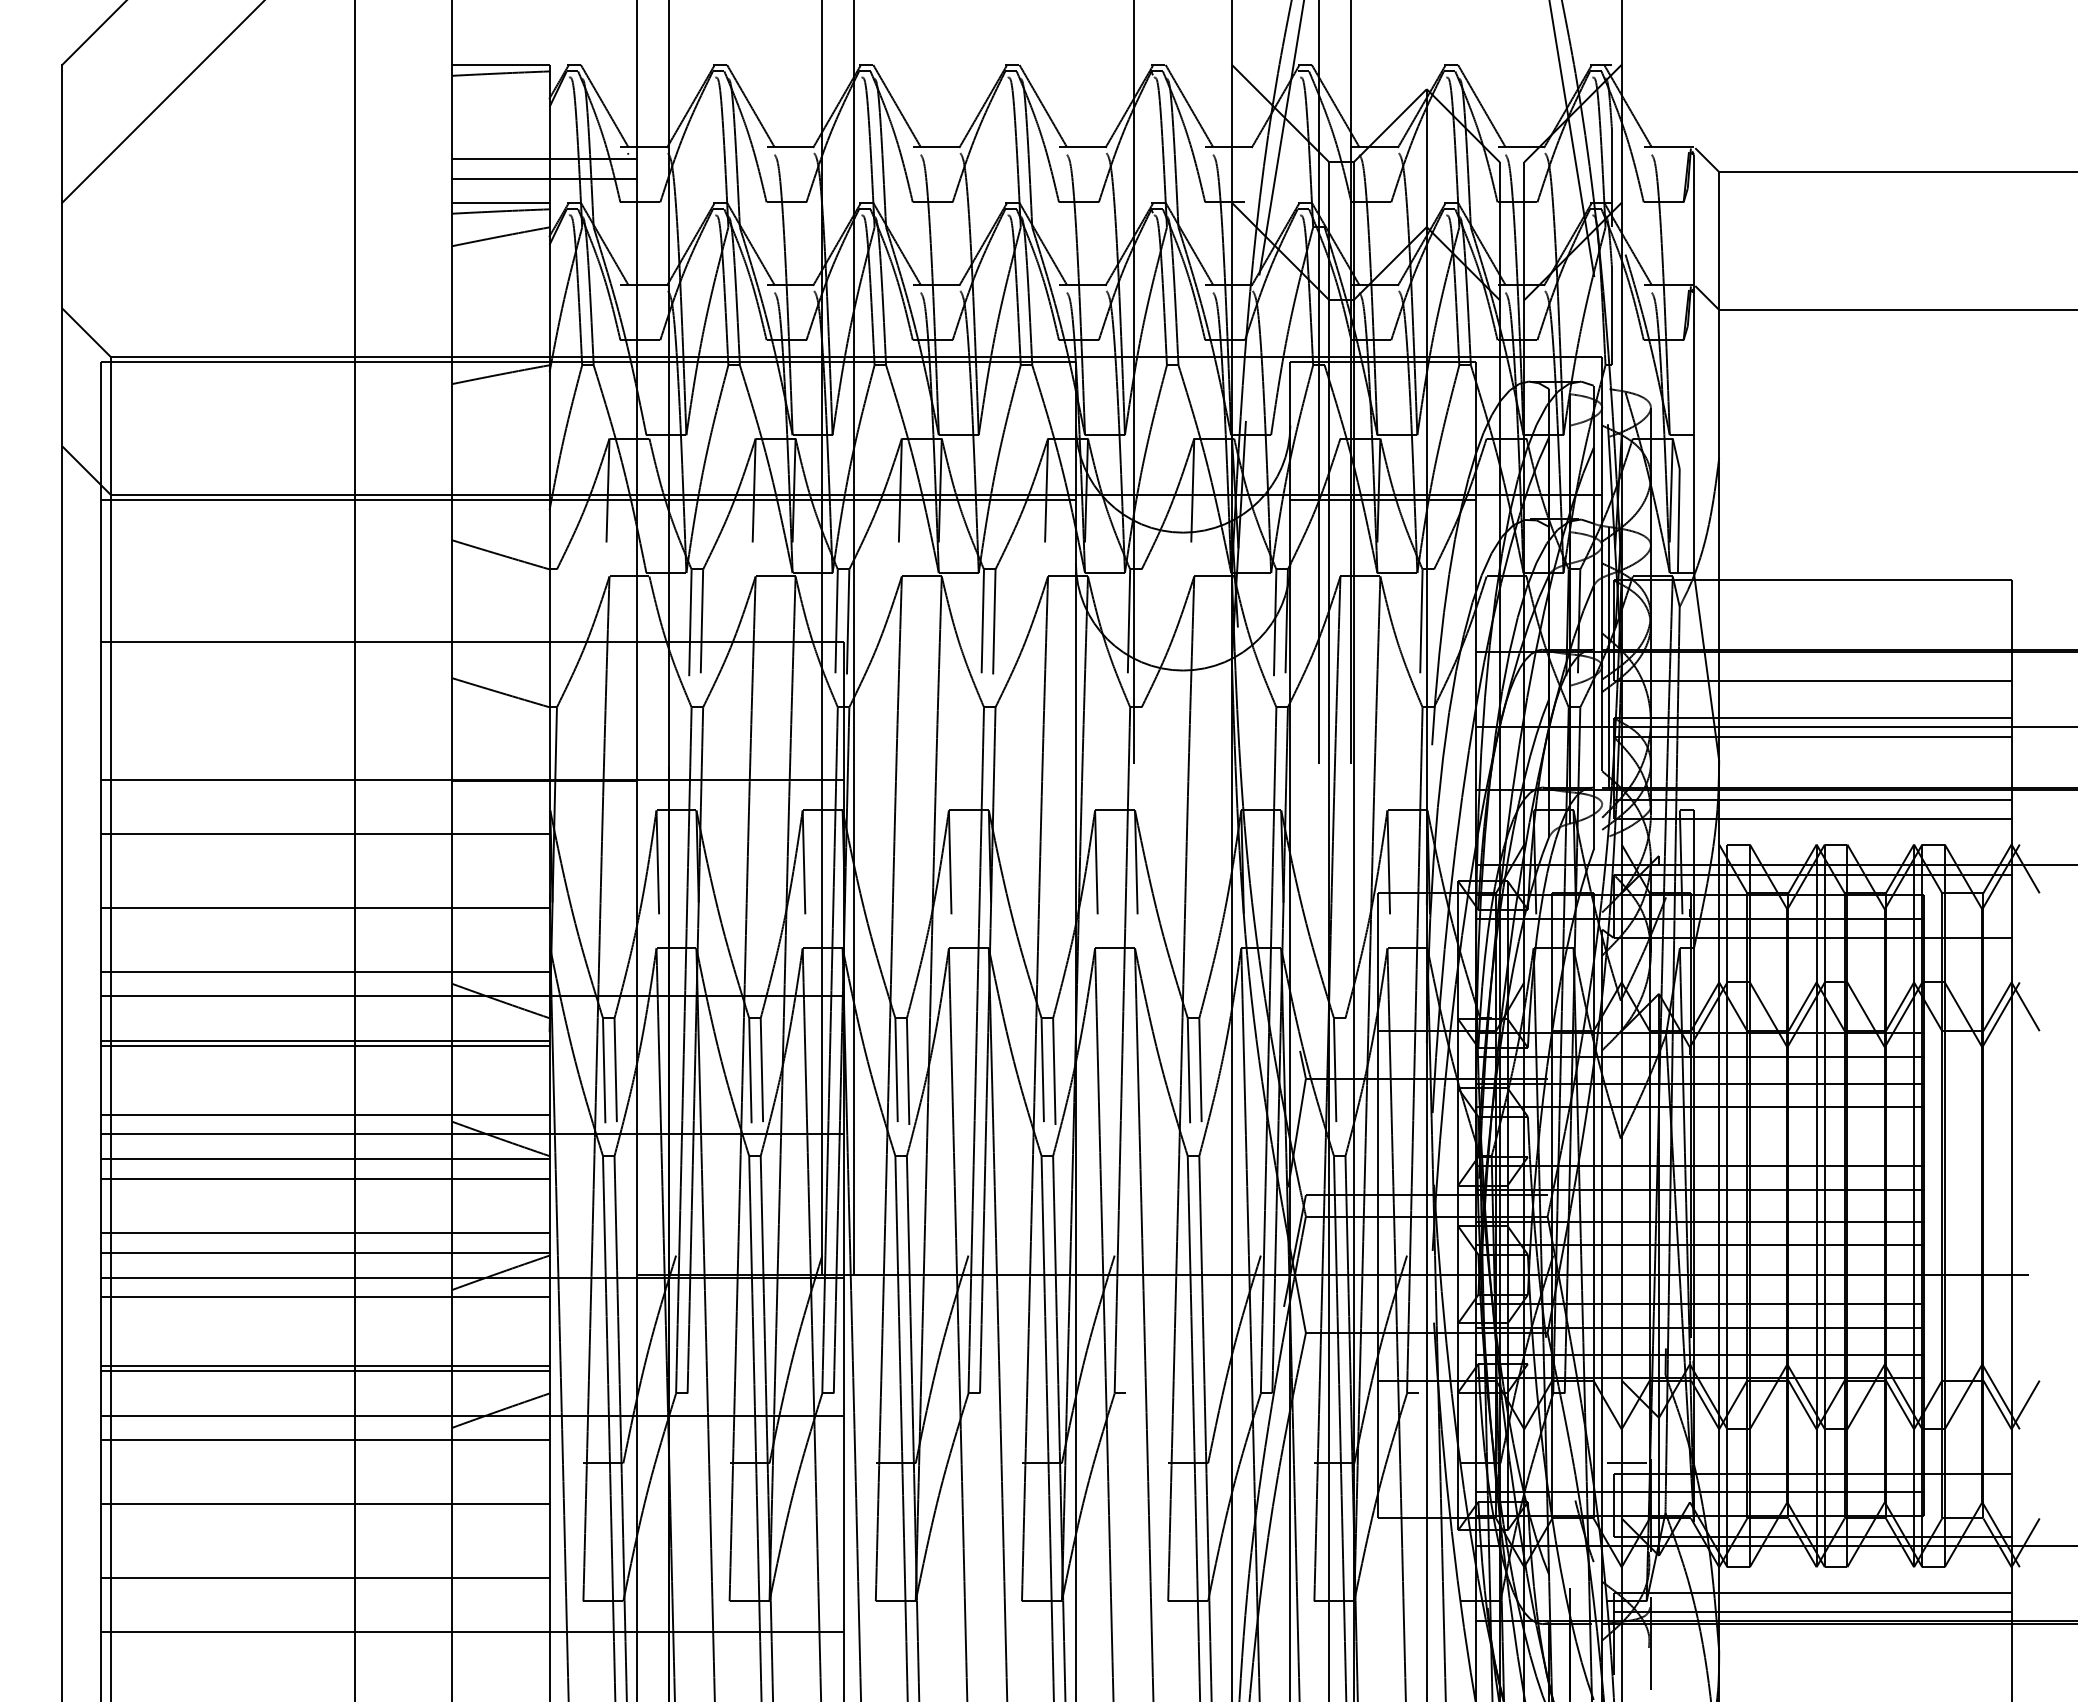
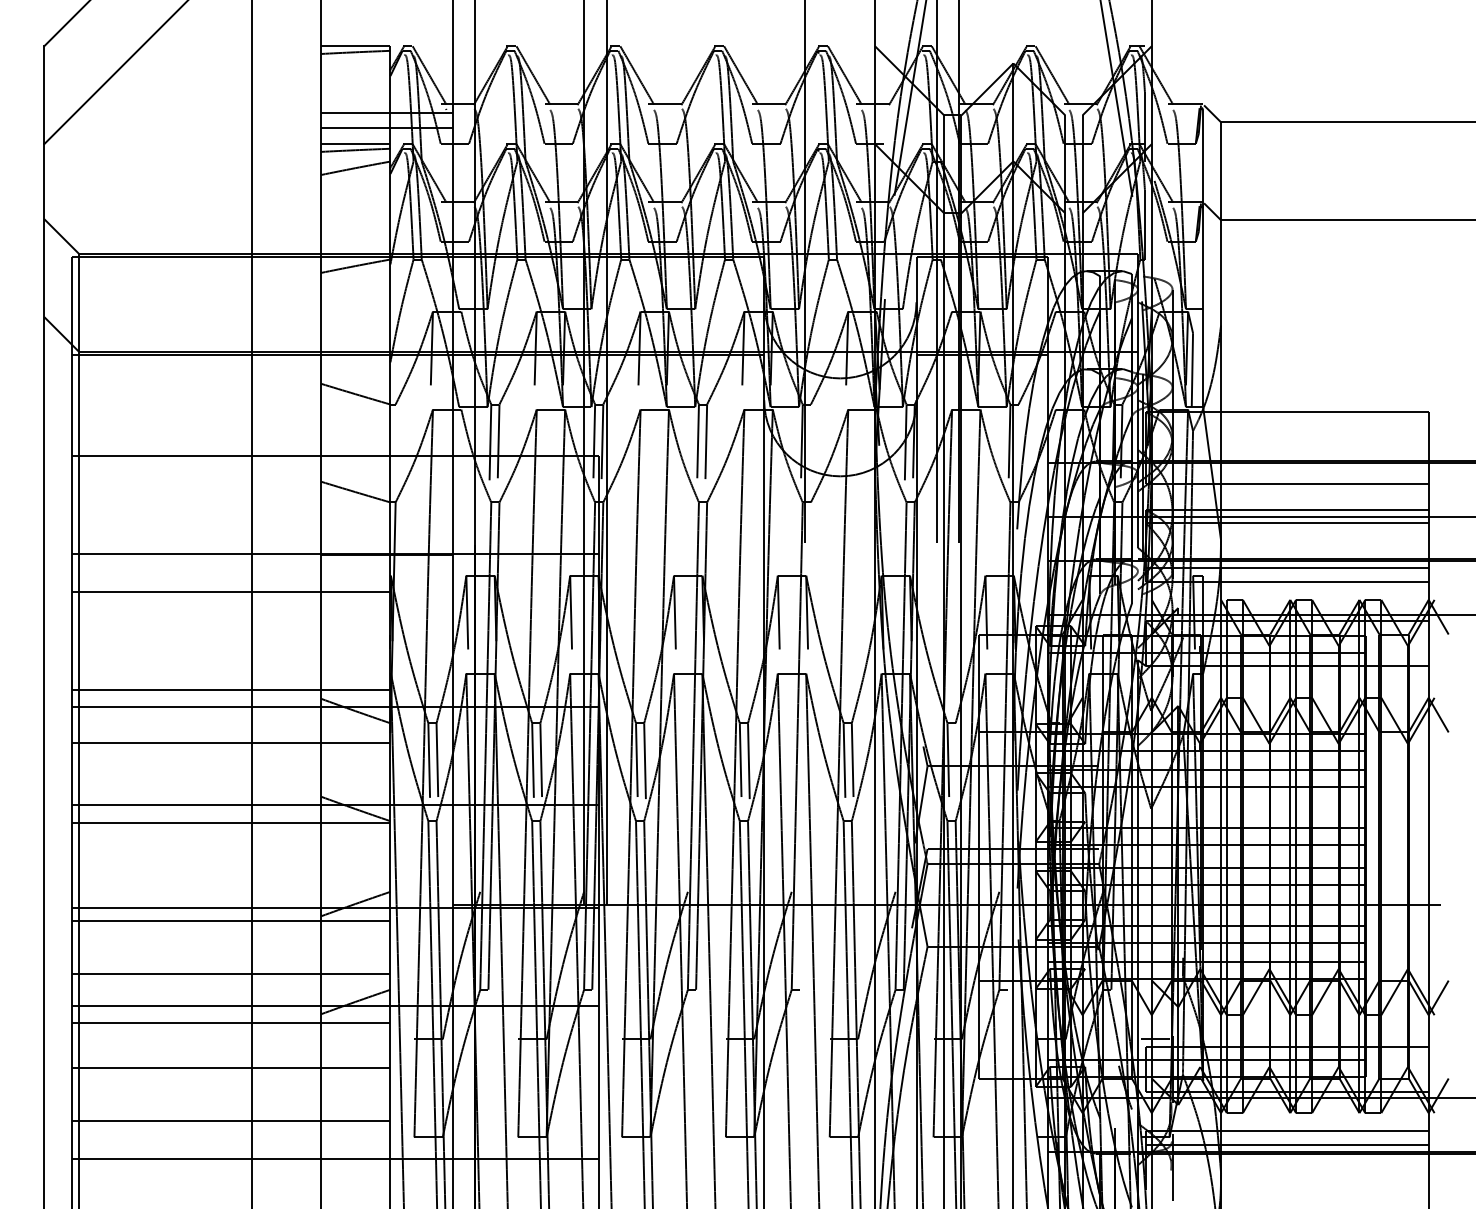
line: (325, 907) -> (231, 644), removed
line: (325, 1040) -> (231, 739), removed
line: (325, 1114) -> (231, 791), removed
line: (325, 1178) -> (231, 837), removed
line: (325, 1233) -> (231, 876), removed
line: (325, 1252) -> (231, 889), removed
line: (325, 1366) -> (231, 970), removed

